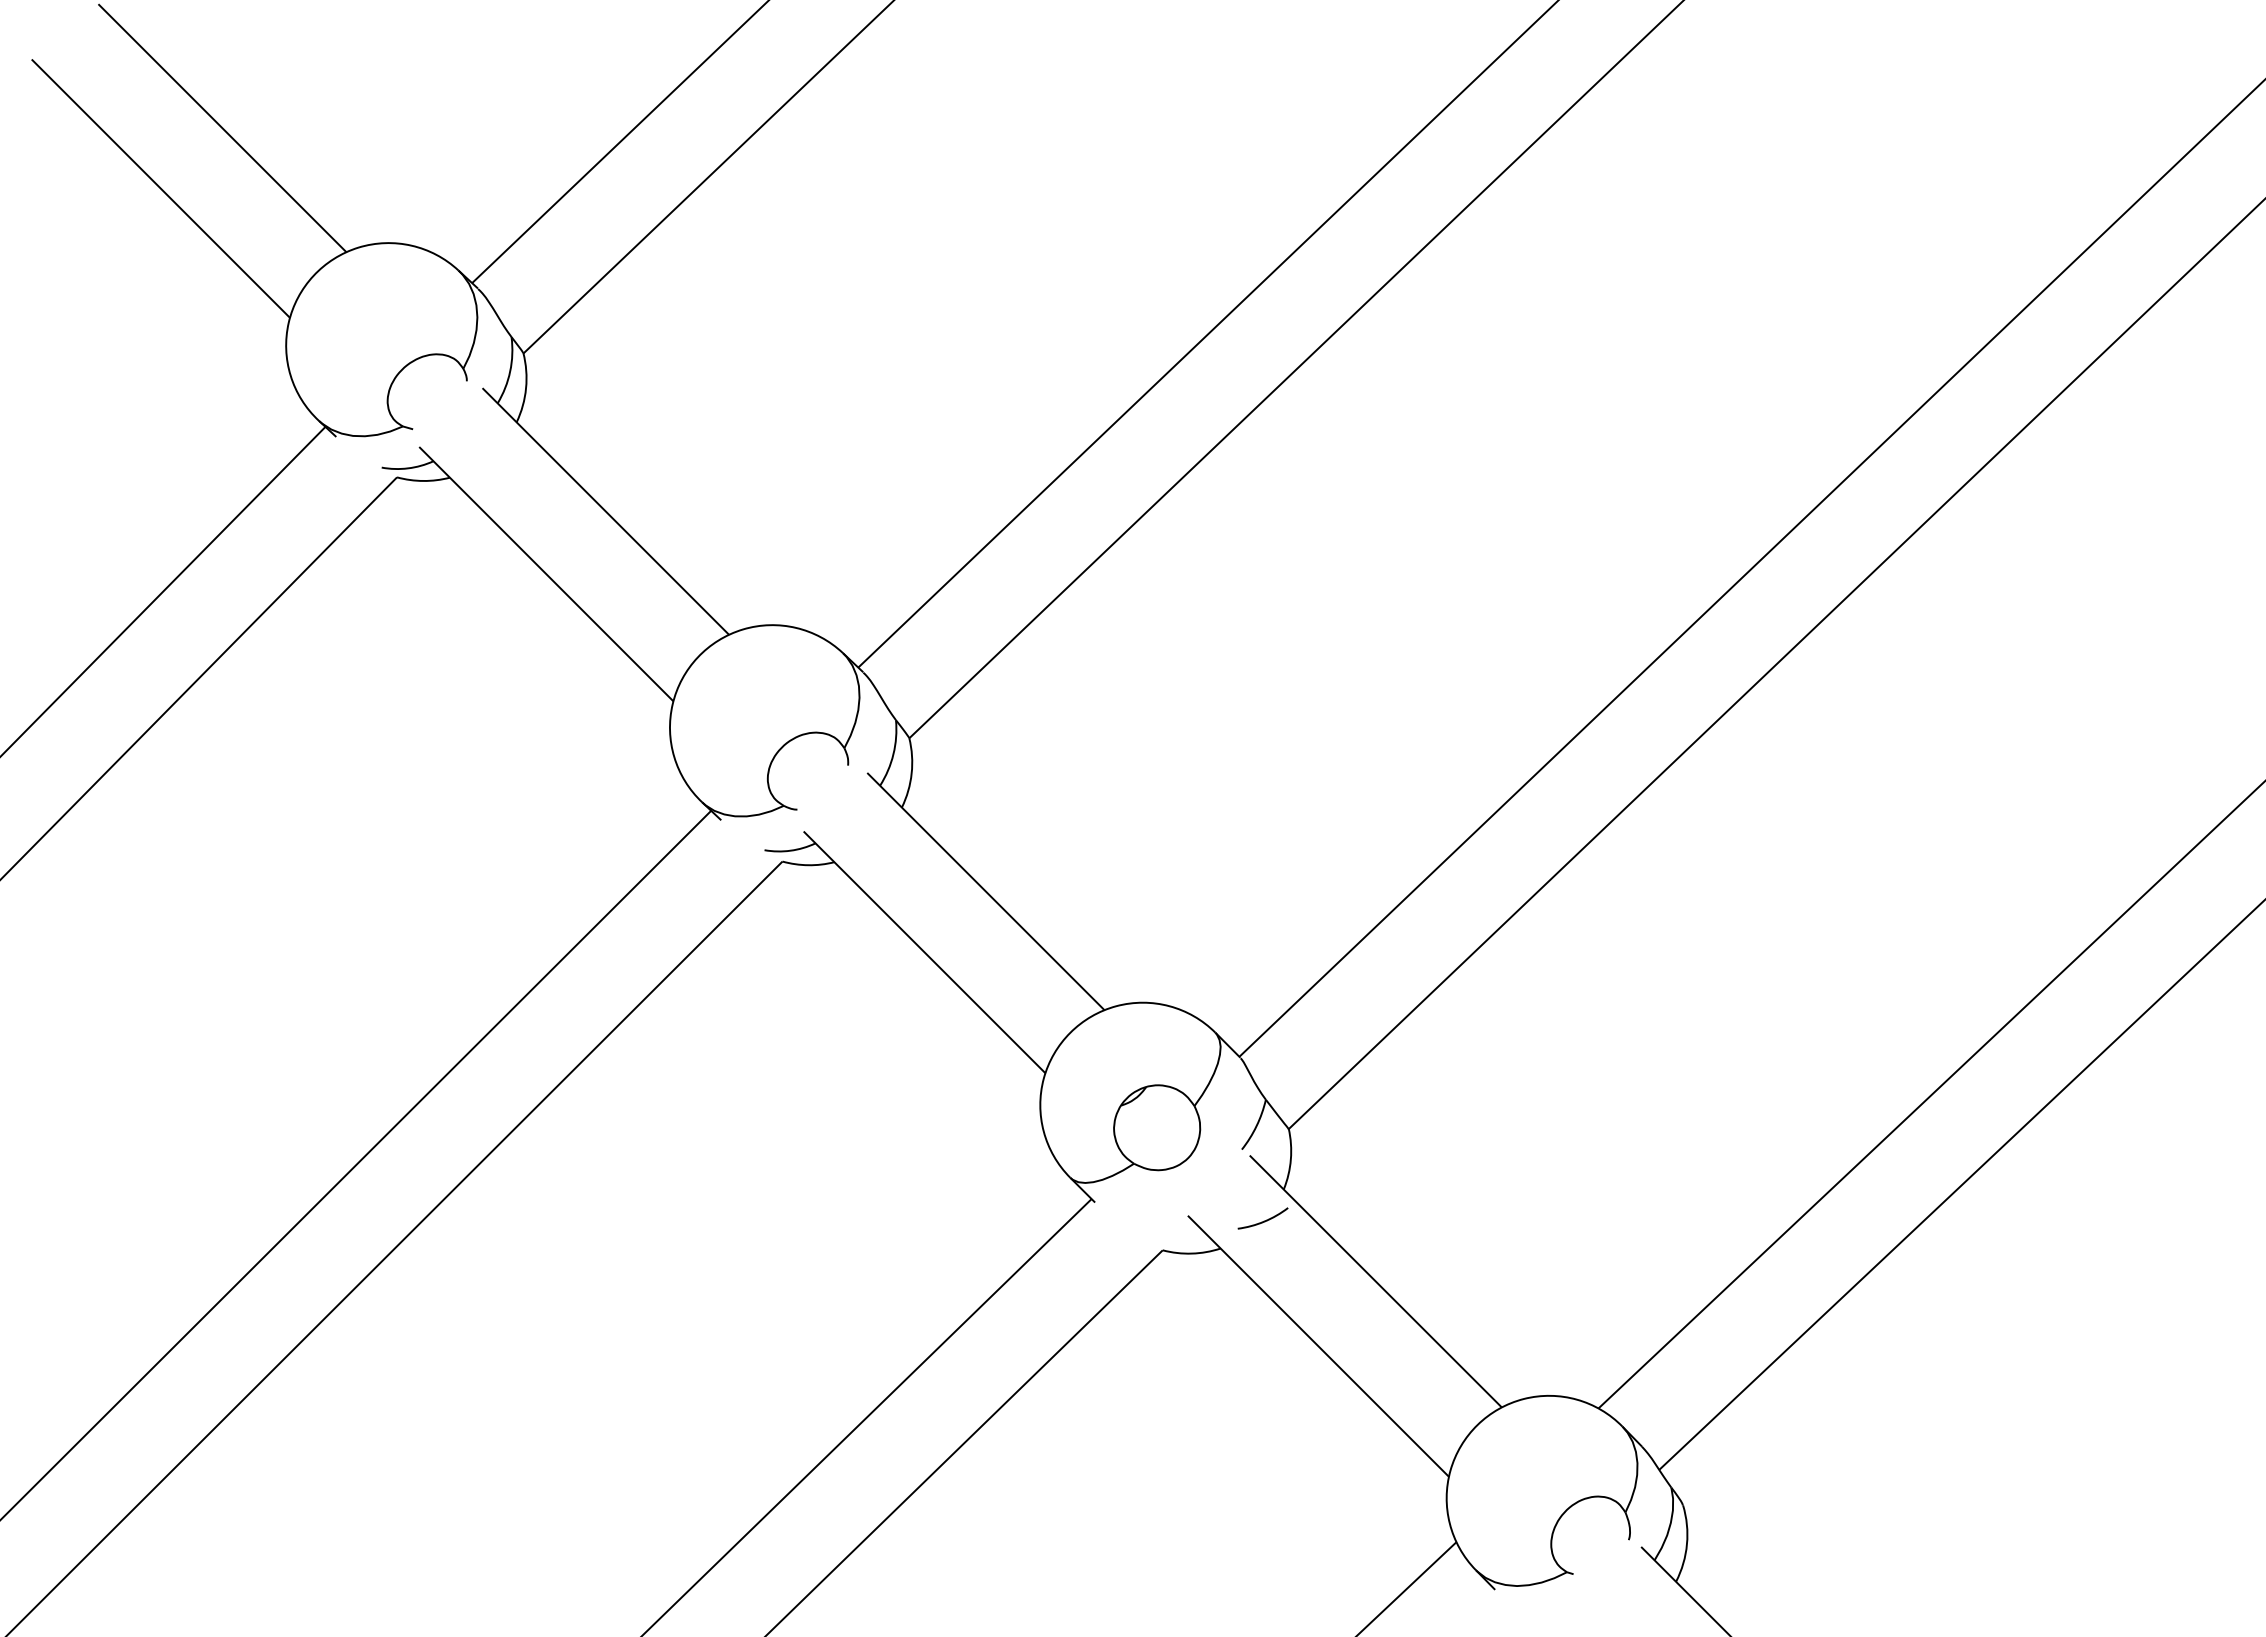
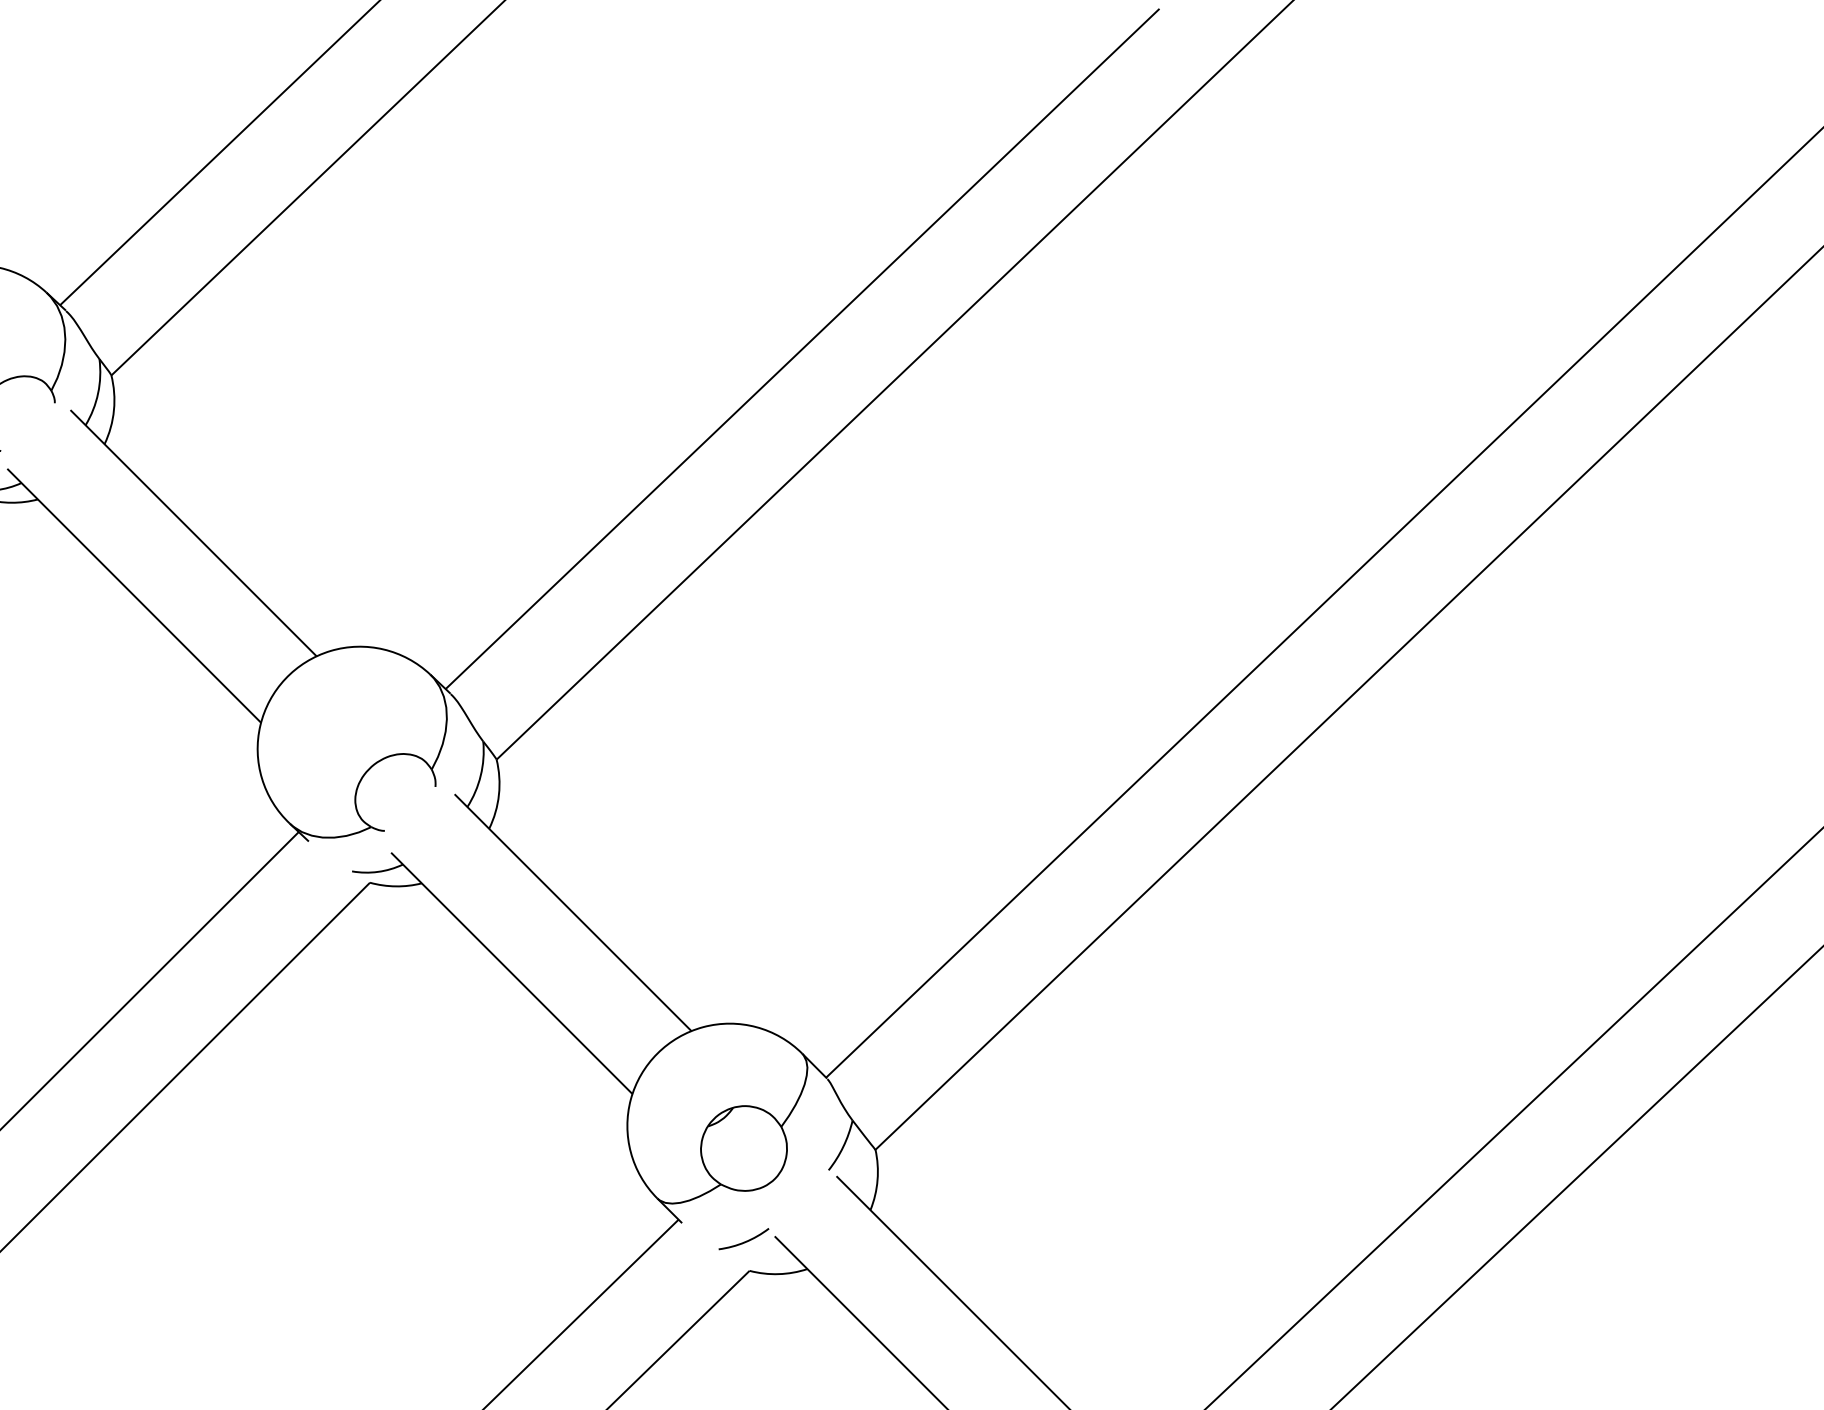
curve: (1264, 1220) -> (745, 1241), moved

